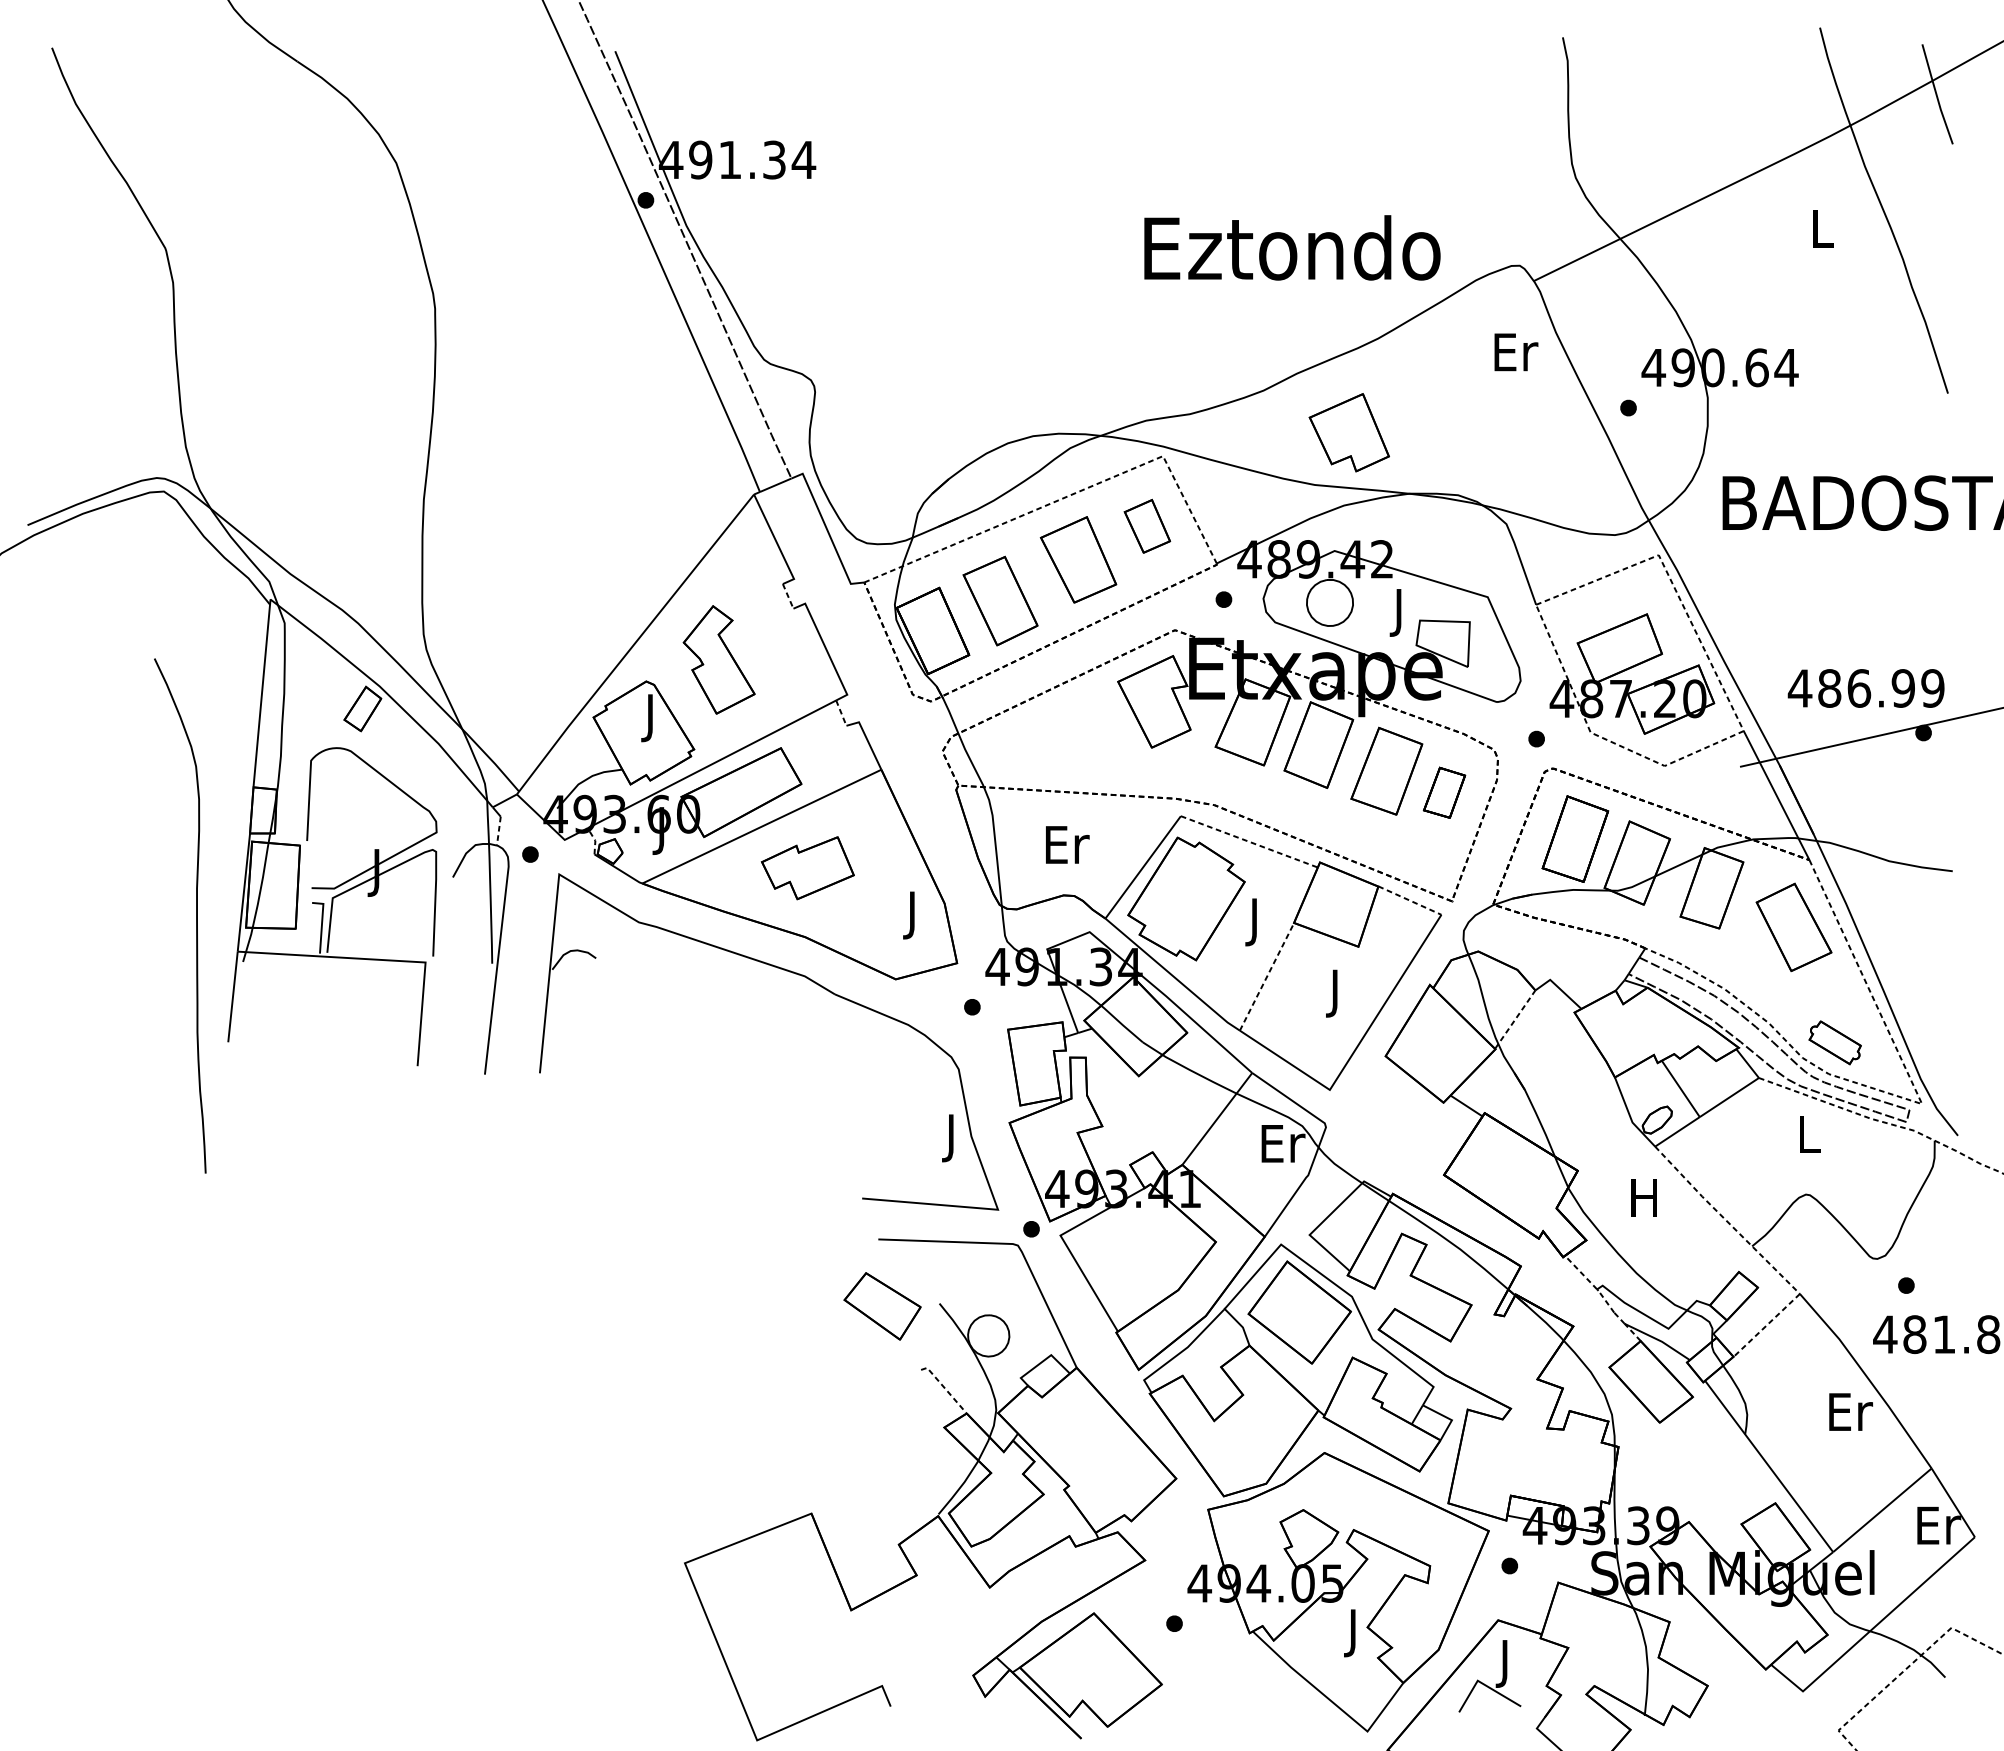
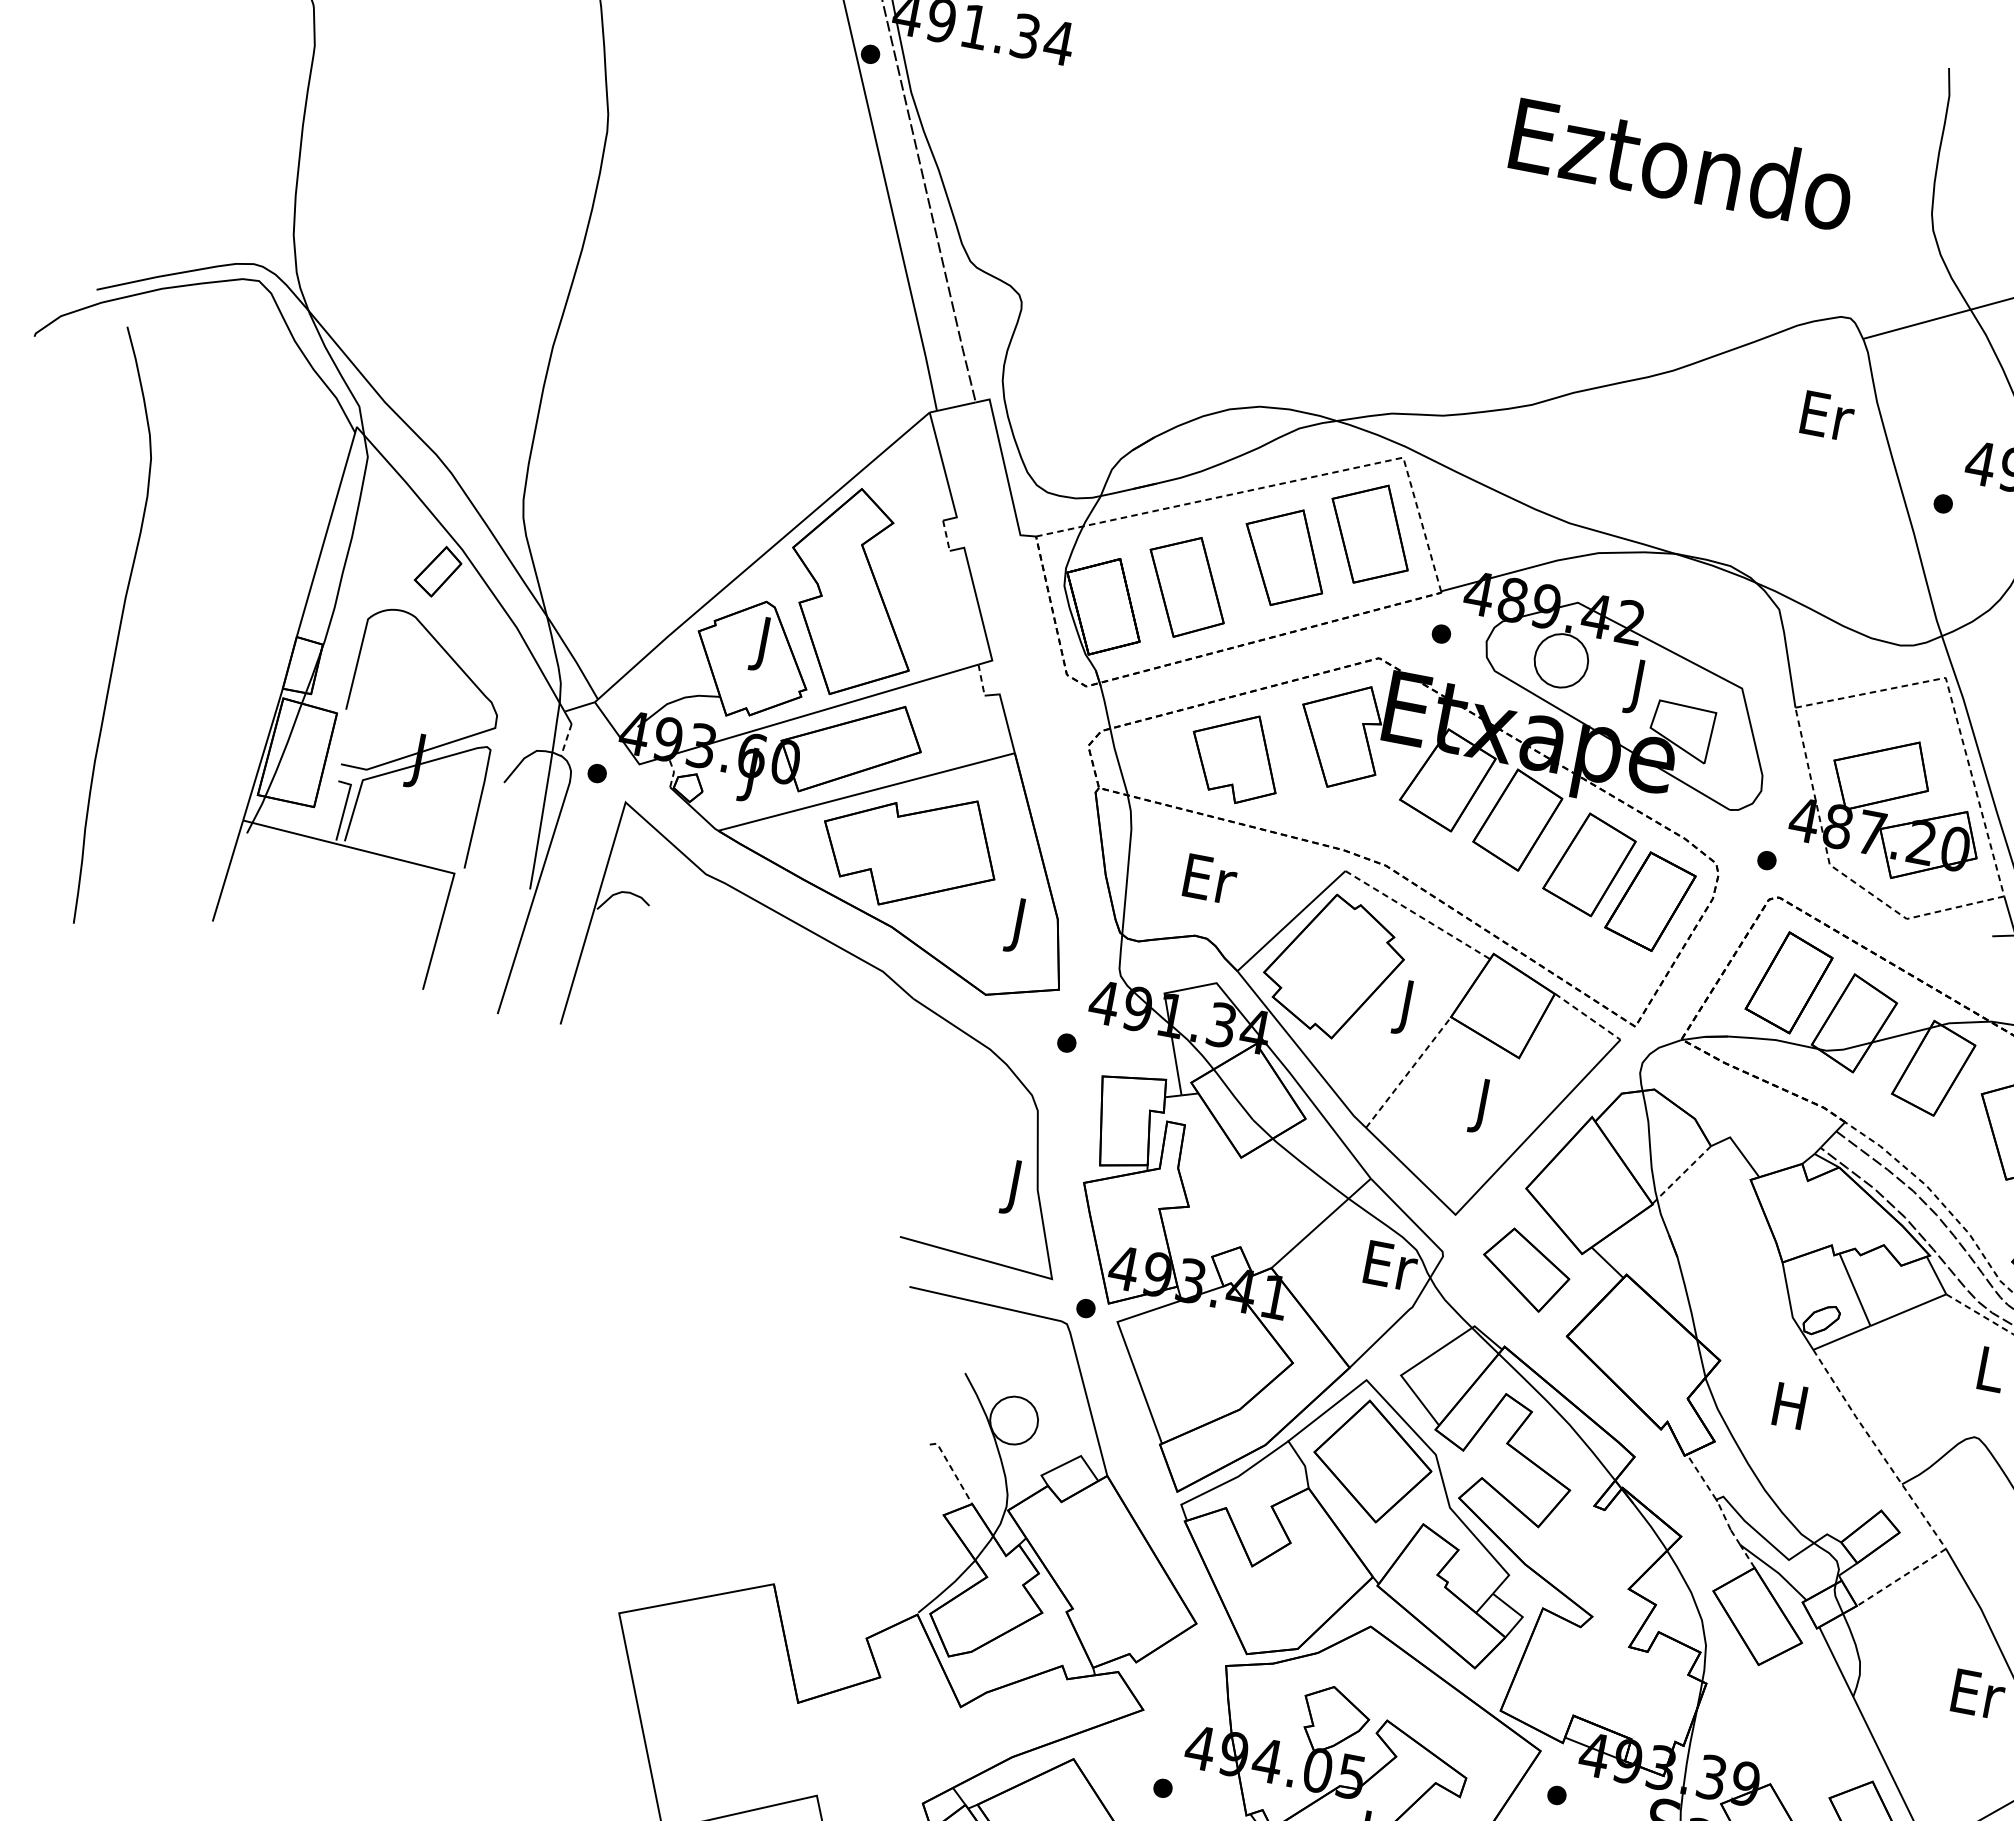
text: (1292, 247) -> (1682, 163), moved
part: (1348, 432) -> (1234, 757), moved
part: (1147, 526) -> (1370, 534), size x1.67
part: (719, 659) -> (854, 592), size x1.67
part: (1444, 792) -> (1650, 901), size x1.67
part: (807, 867) -> (909, 848), size x1.67
curve: (196, 915) -> (119, 628), moved
part: (882, 1306) -> (1525, 1270), moved

